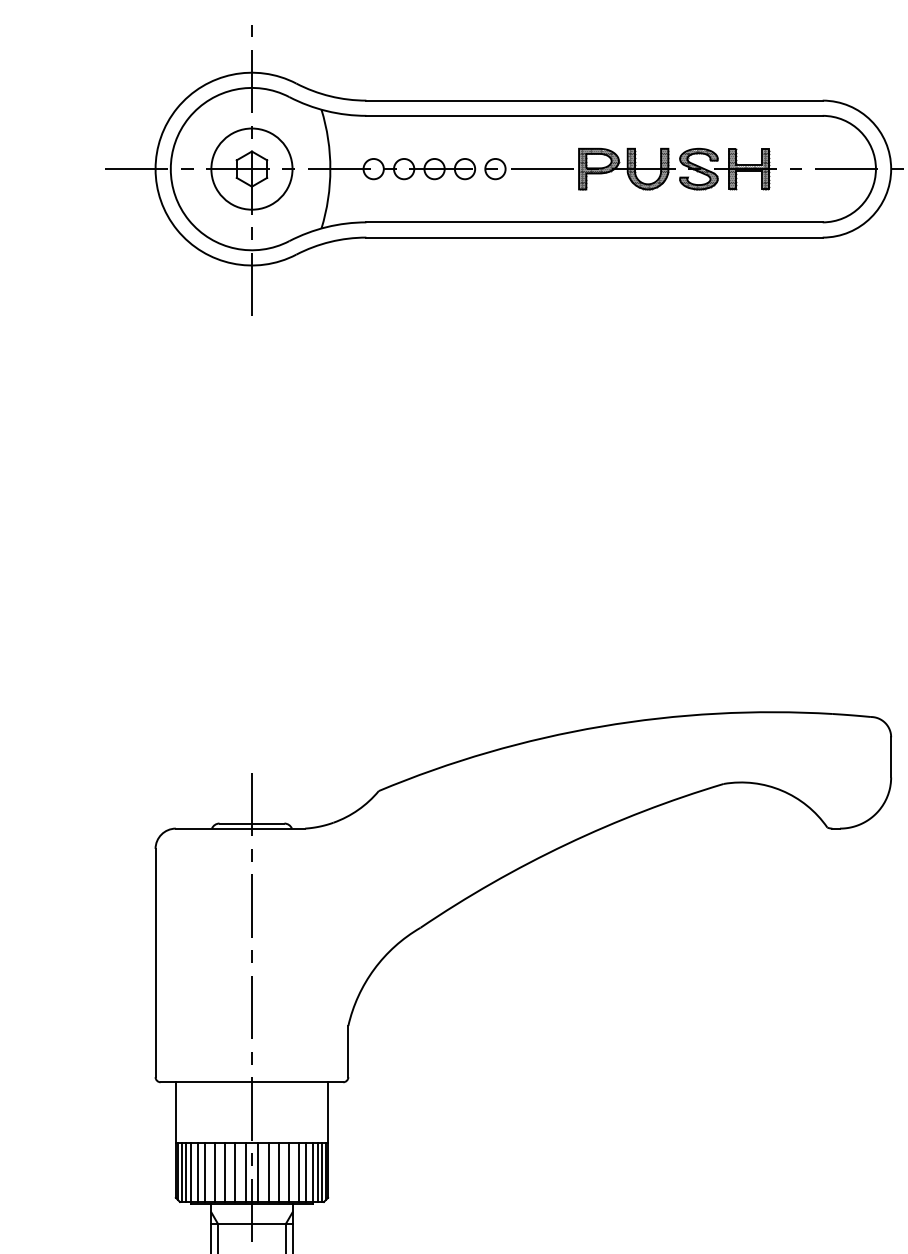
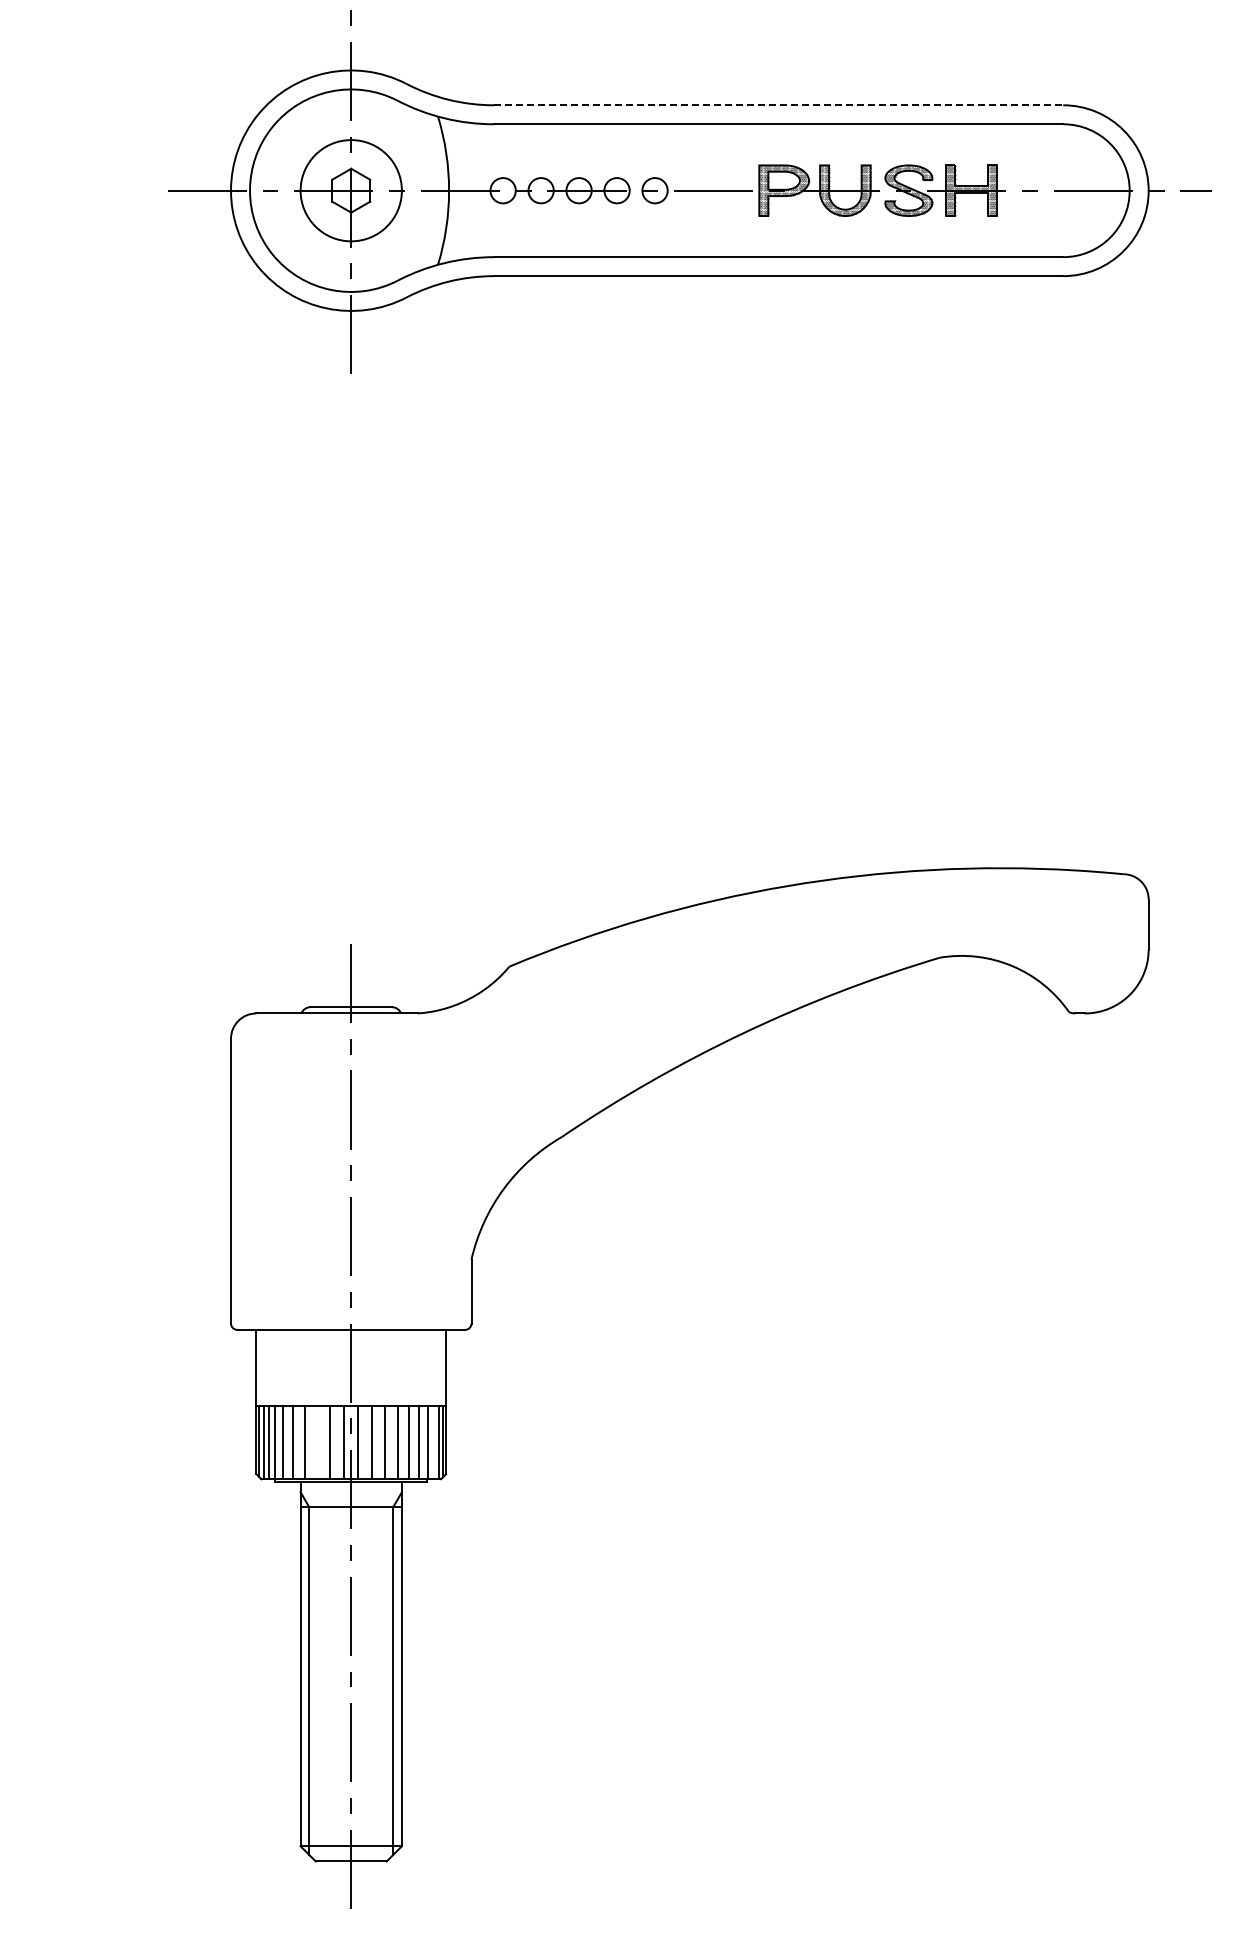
line: (594, 100) -> (778, 105), solid -> dashed
line: (224, 1172) -> (317, 1442), removed
line: (317, 1172) -> (433, 1442), removed

